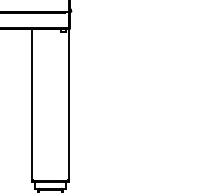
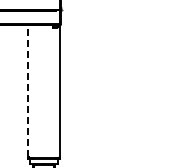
line: (32, 103) -> (28, 90), solid -> dashed

